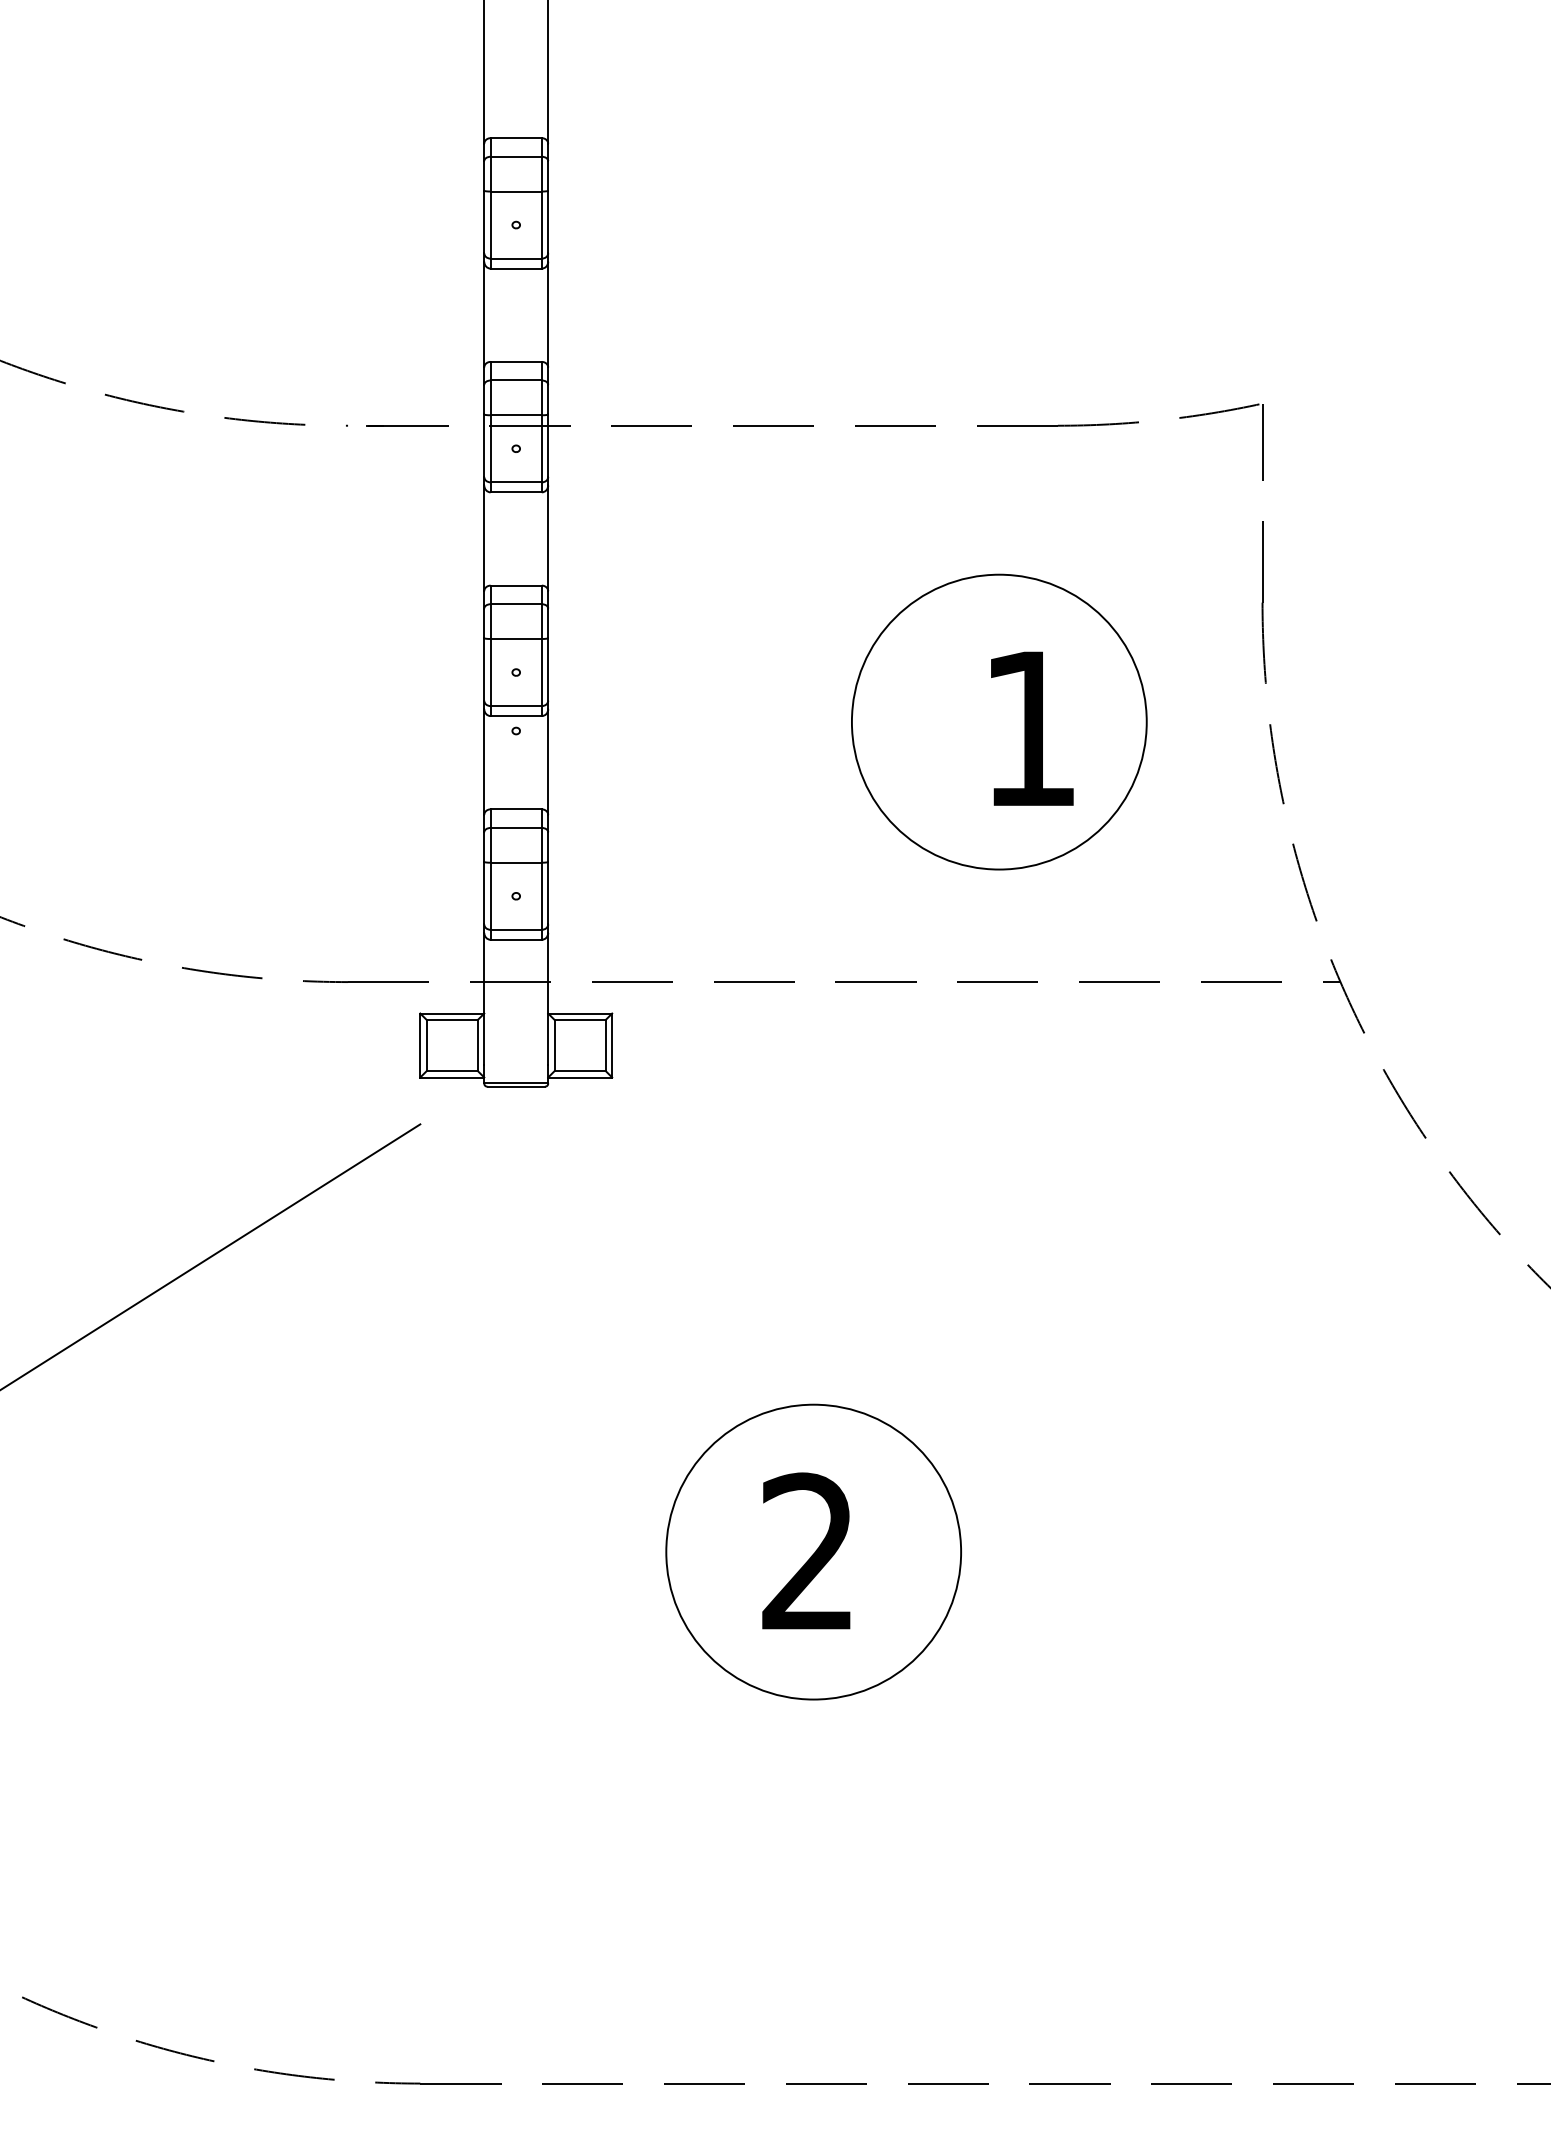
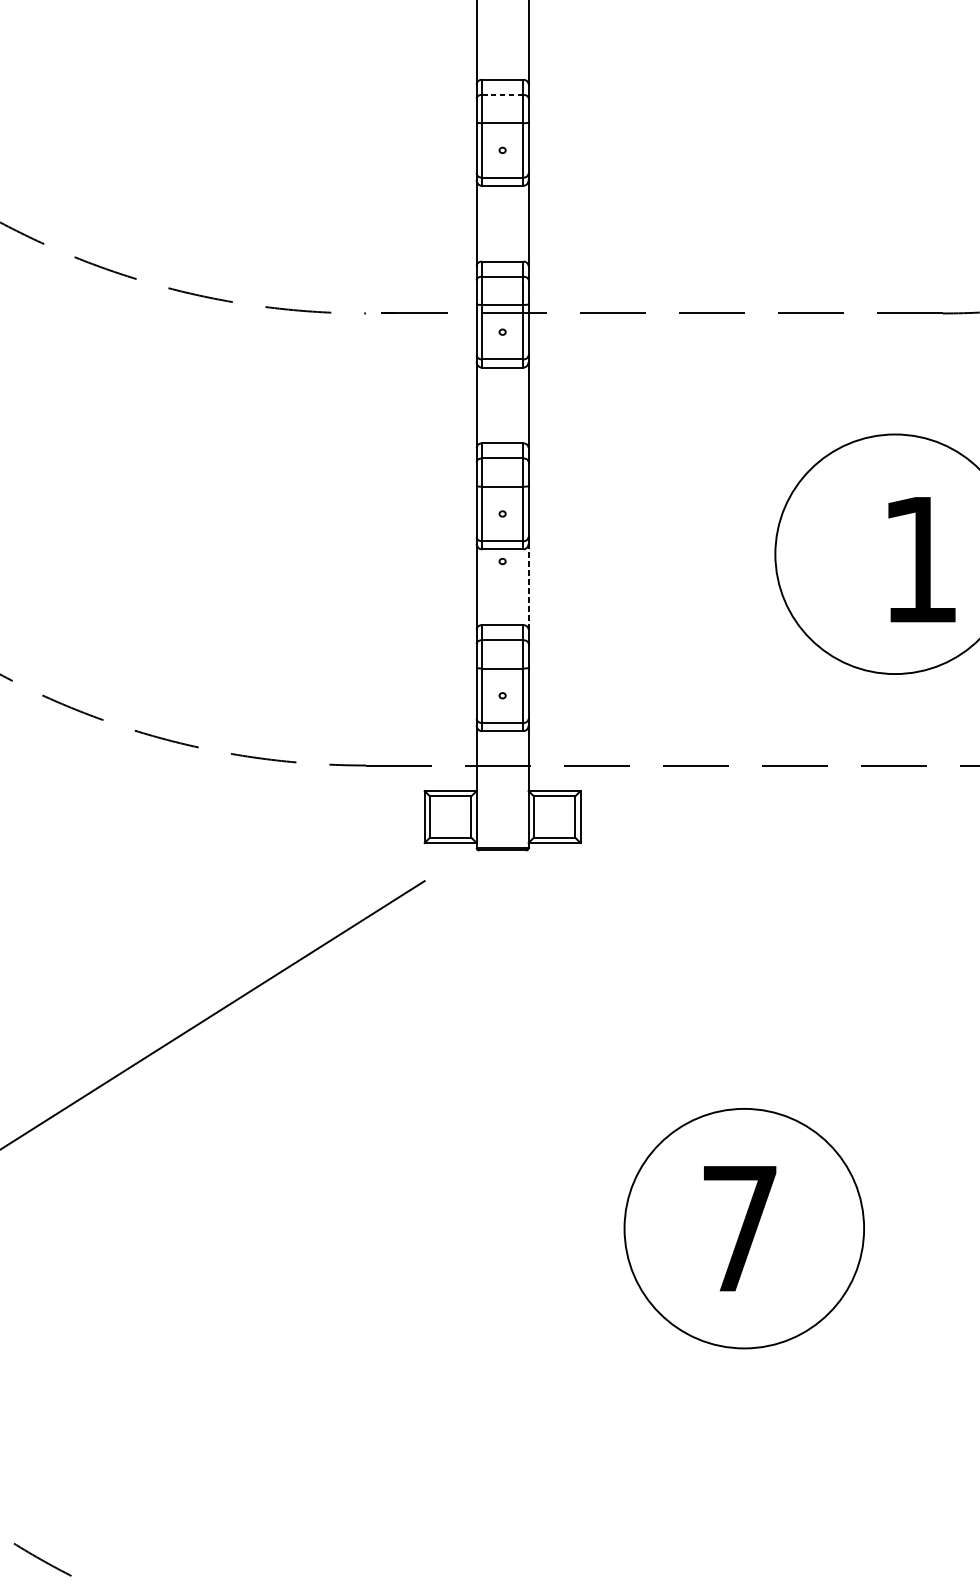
line: (516, 156) -> (502, 94), solid -> dashed
line: (548, 762) -> (528, 587), solid -> dashed
text: (807, 1550) -> (739, 1227), 2 -> 7

